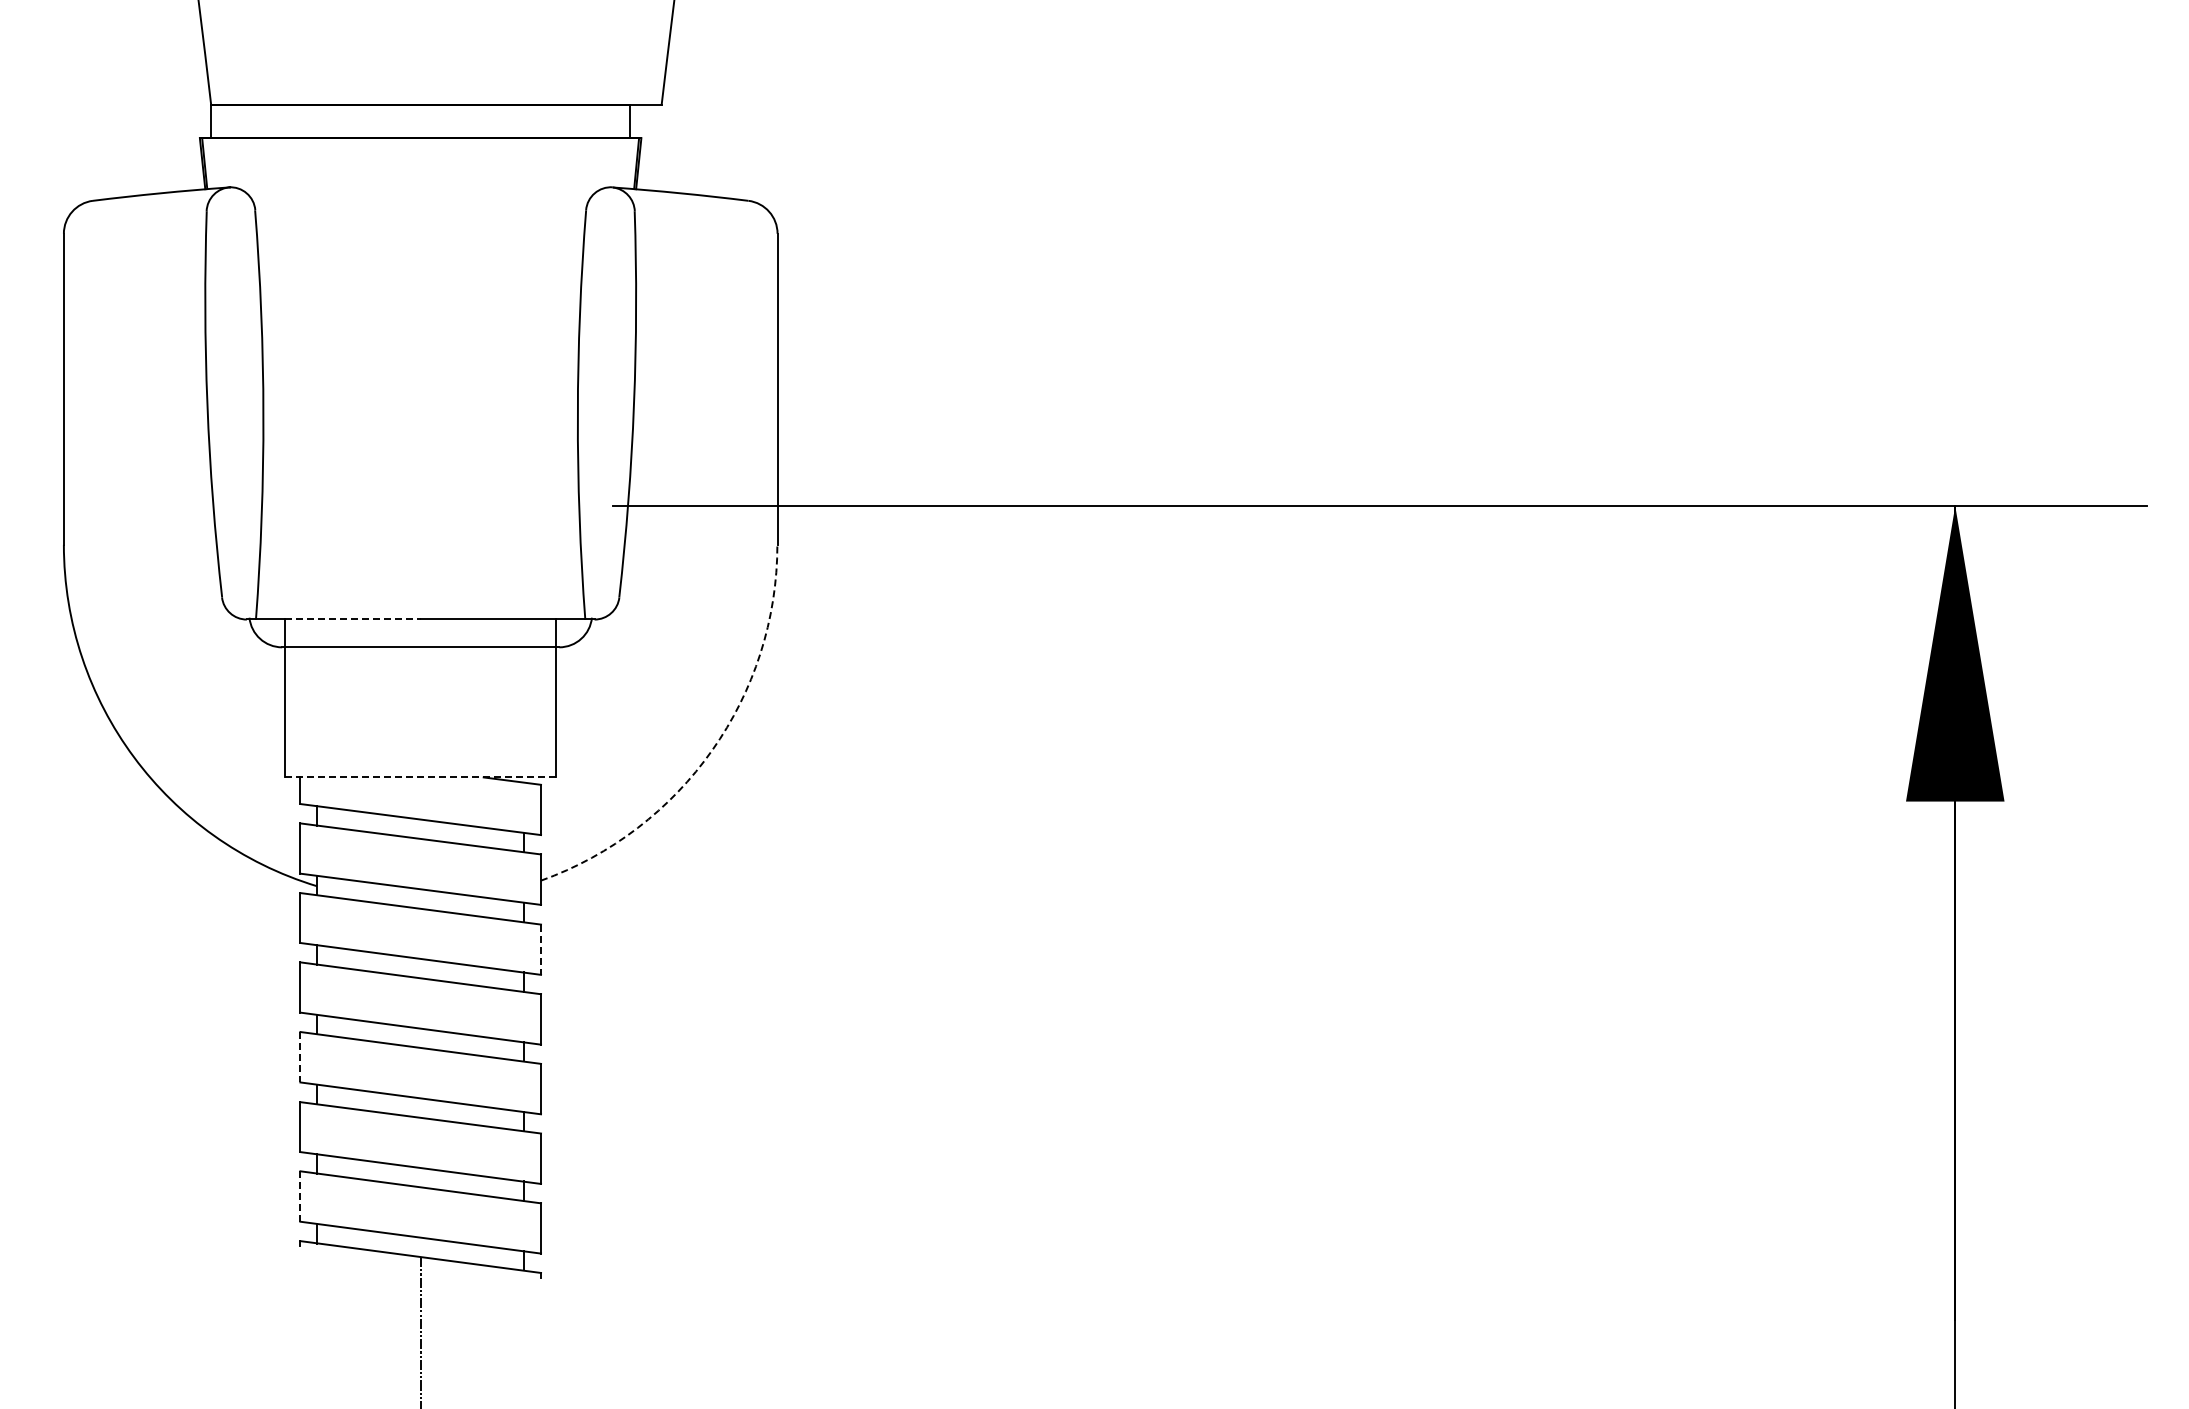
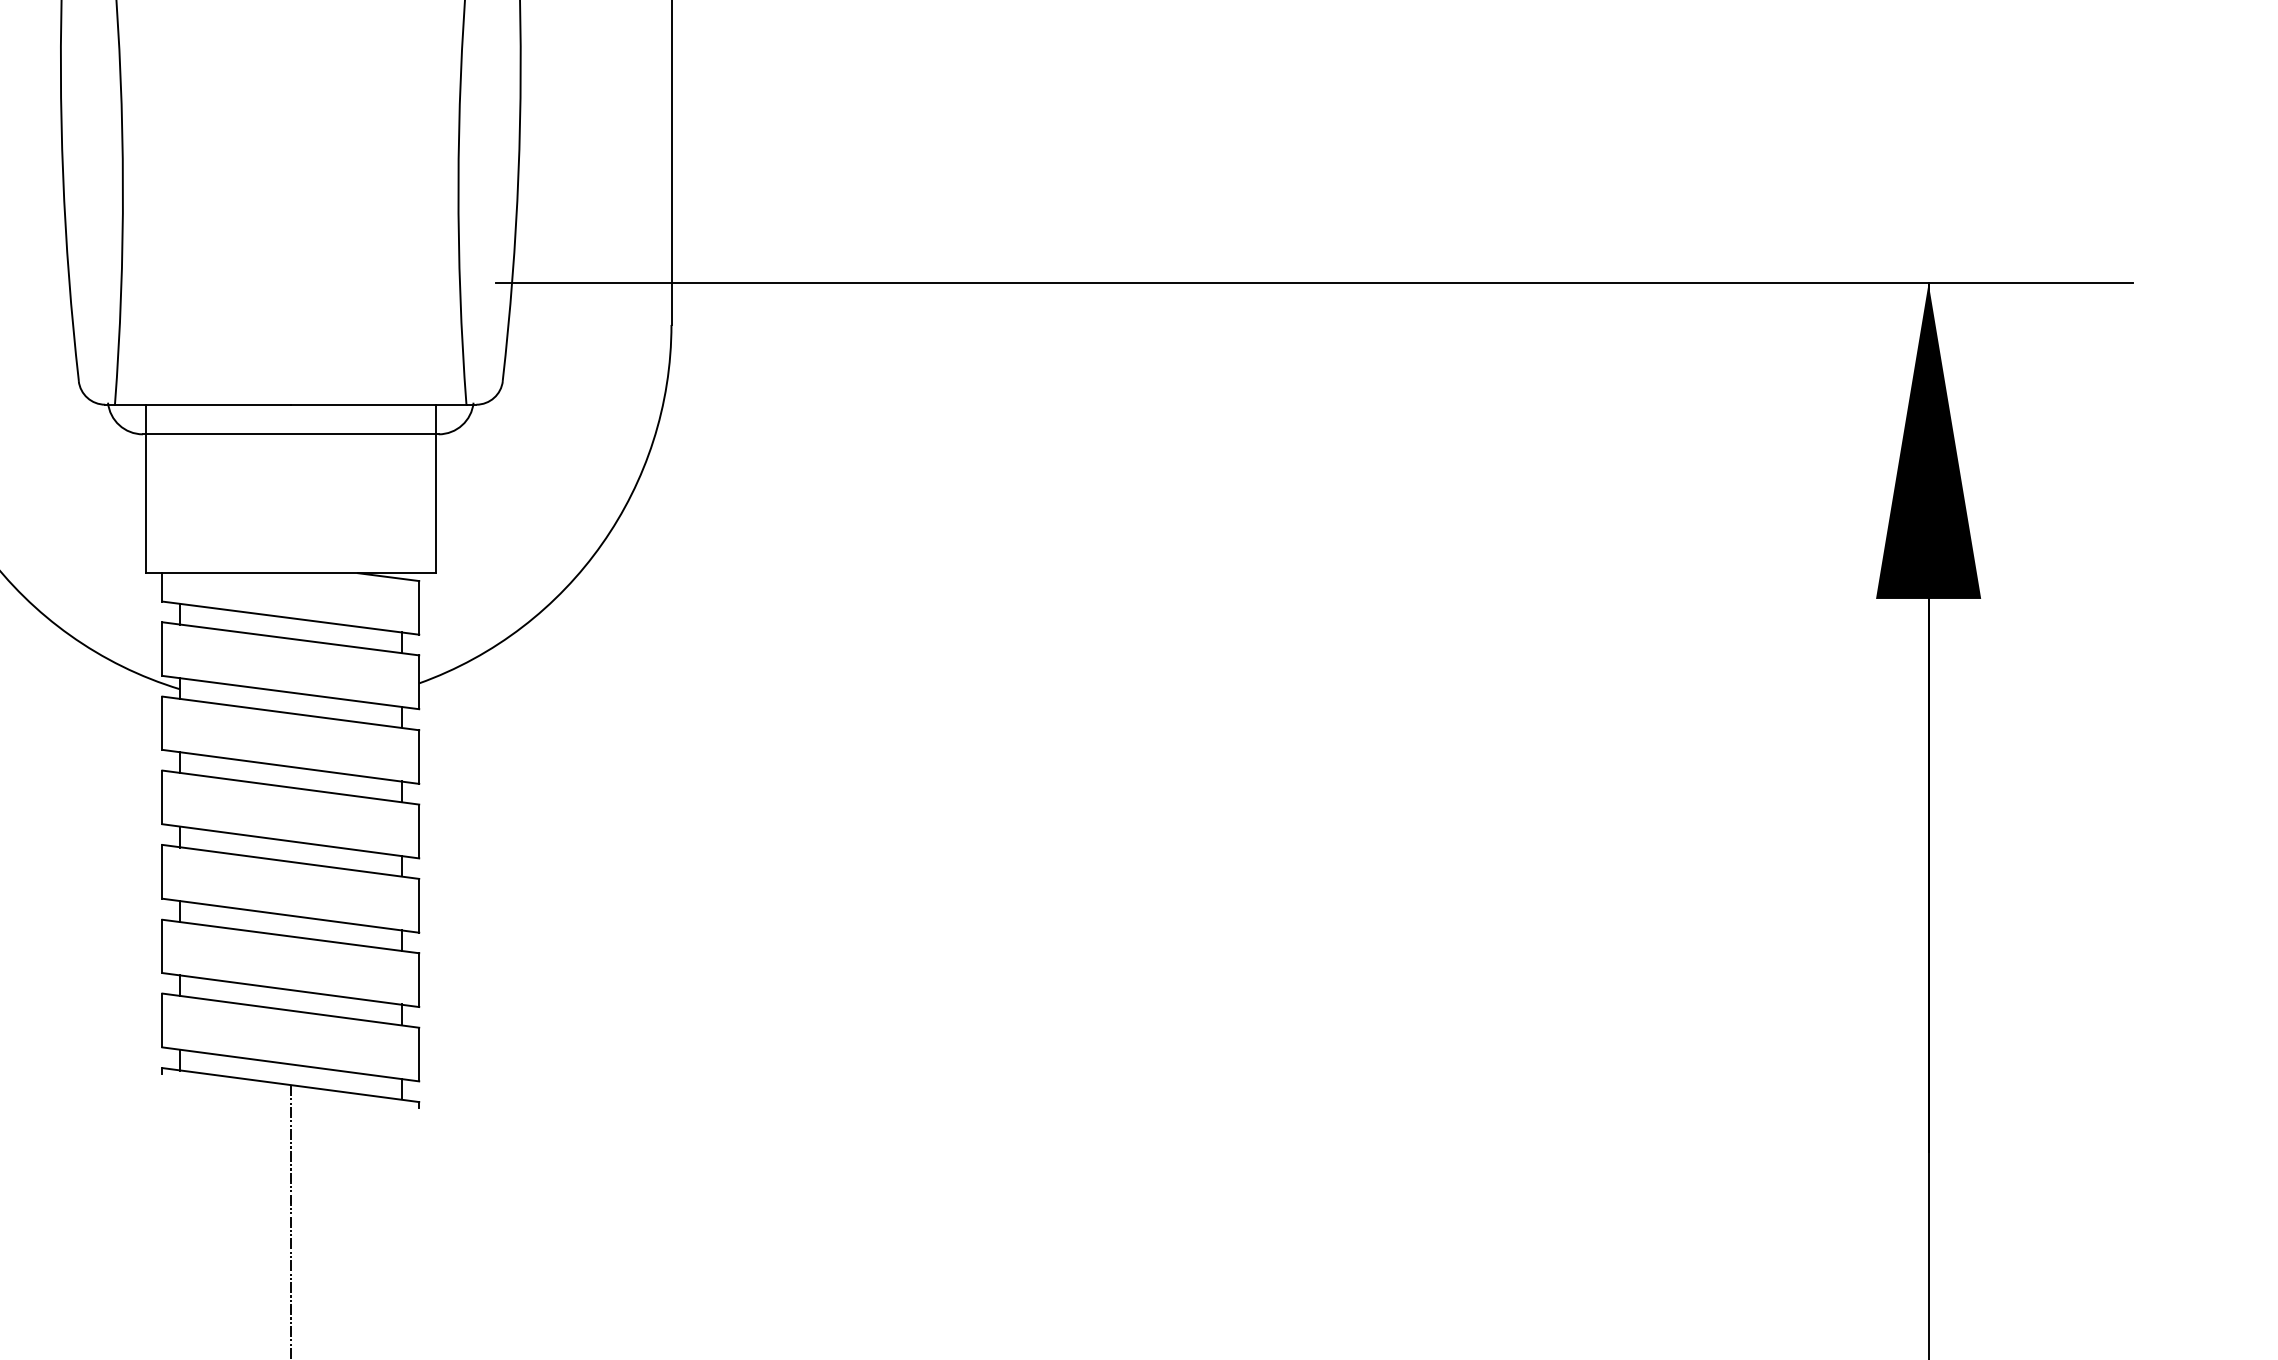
line: (352, 619) -> (217, 404), dashed -> solid
arc: (712, 750) -> (602, 544), dashed -> solid
line: (420, 777) -> (290, 573), dashed -> solid
line: (541, 950) -> (419, 757), dashed -> solid
line: (300, 1057) -> (162, 872), dashed -> solid
line: (300, 1197) -> (162, 1021), dashed -> solid

